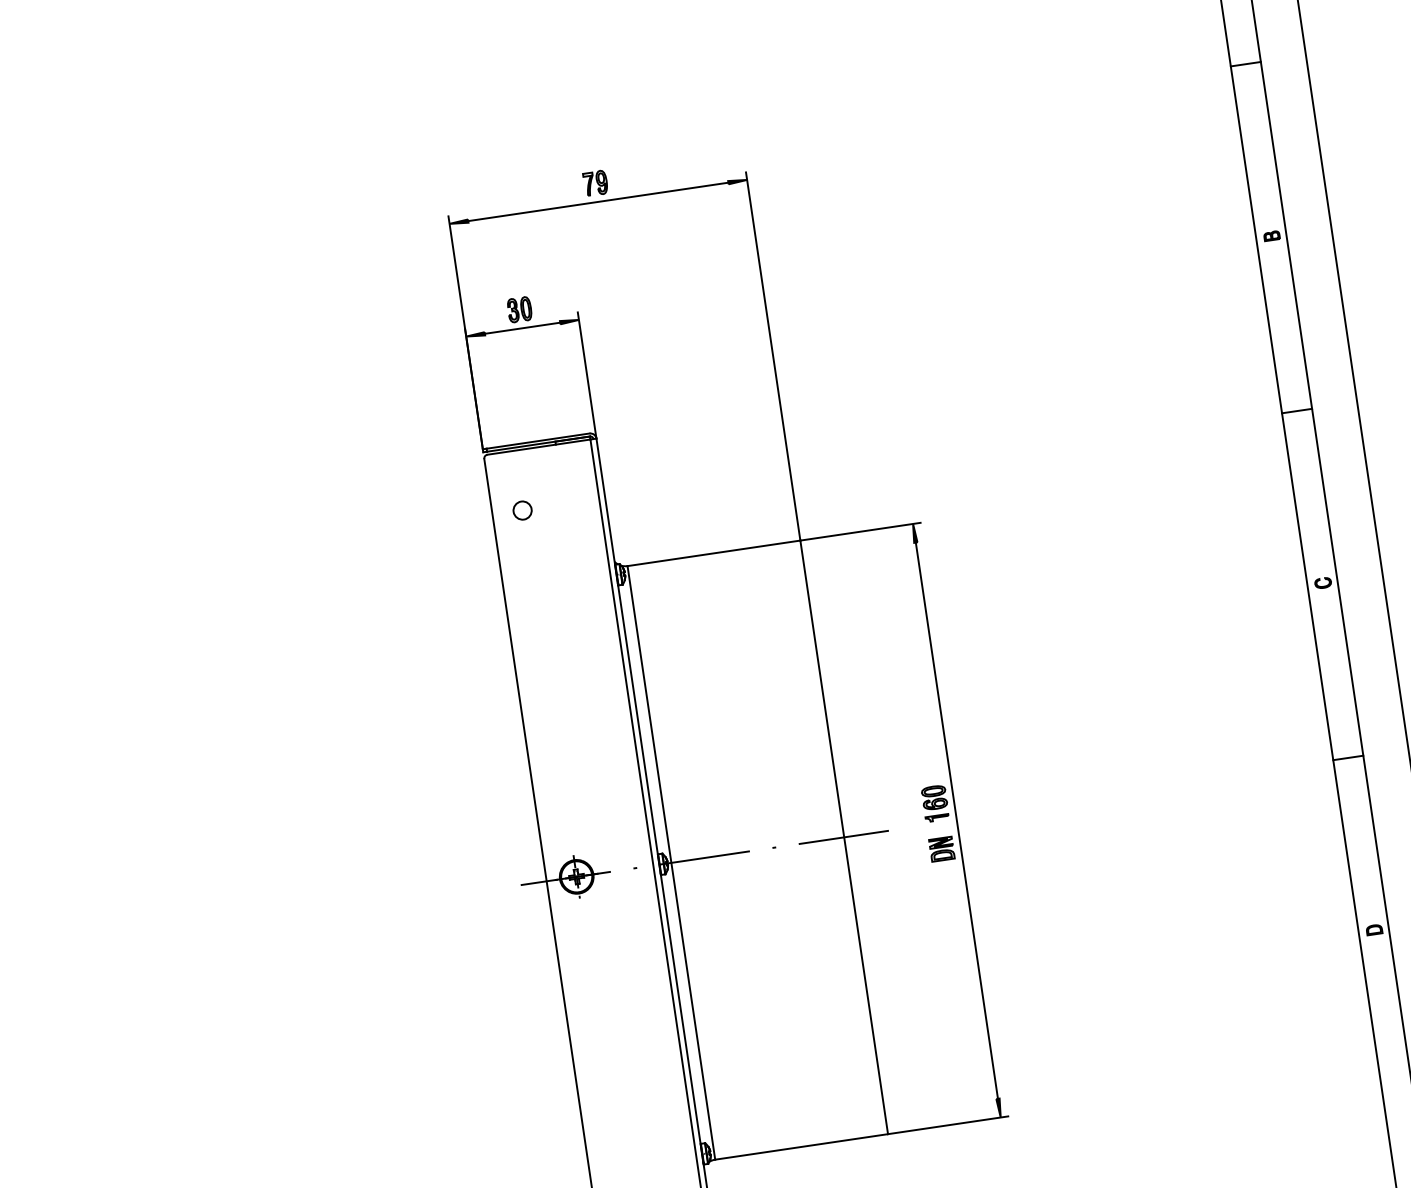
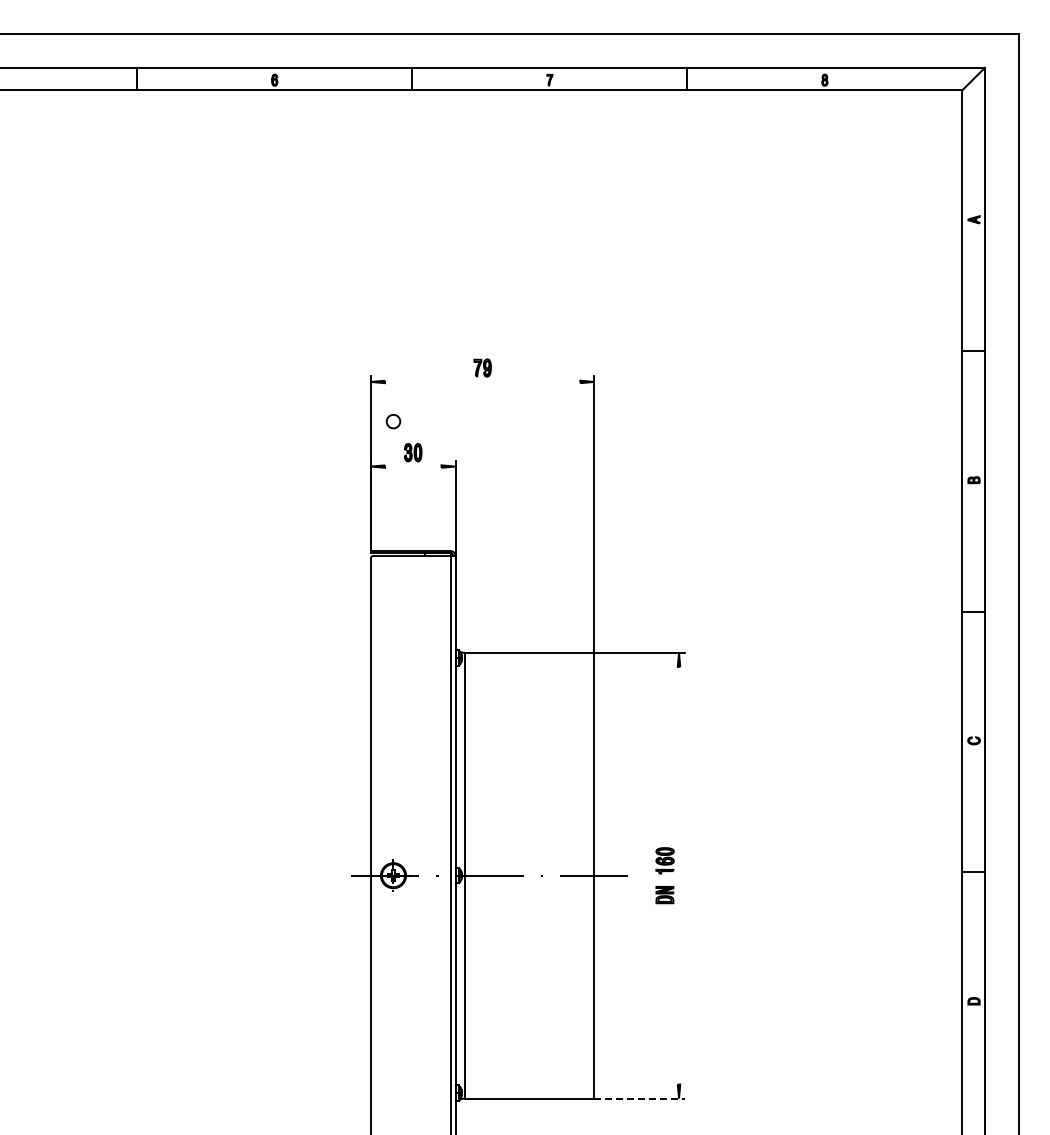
line: (598, 201) -> (482, 381), removed
line: (521, 328) -> (412, 466), removed
circle: (522, 510) -> (393, 421), moved
line: (957, 820) -> (679, 875), removed
line: (949, 1124) -> (640, 1098), solid -> dashed

